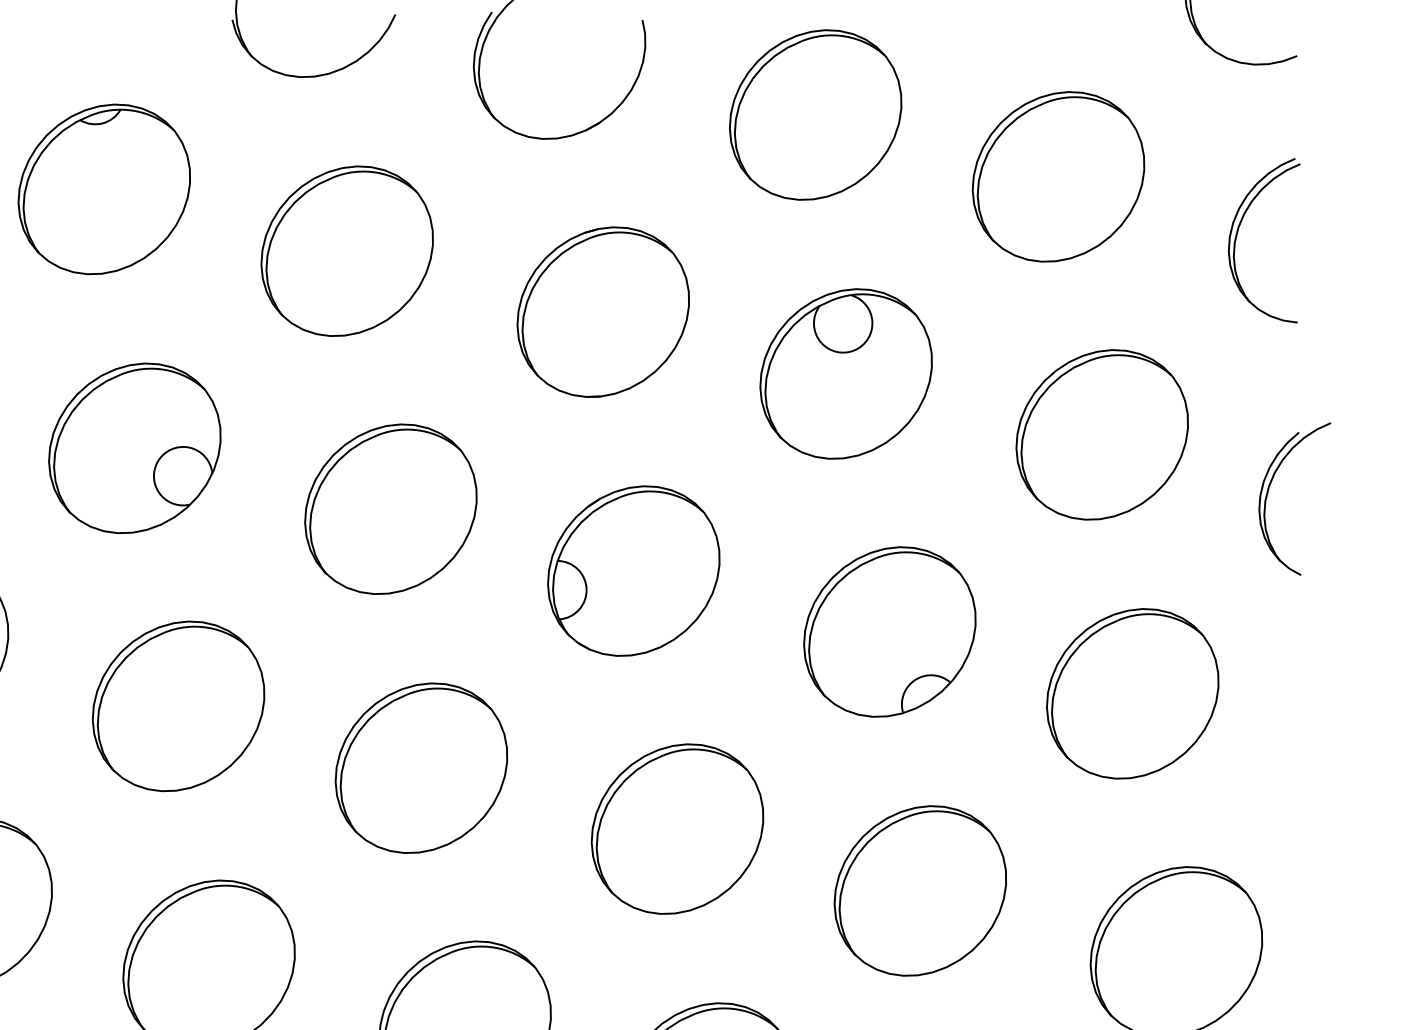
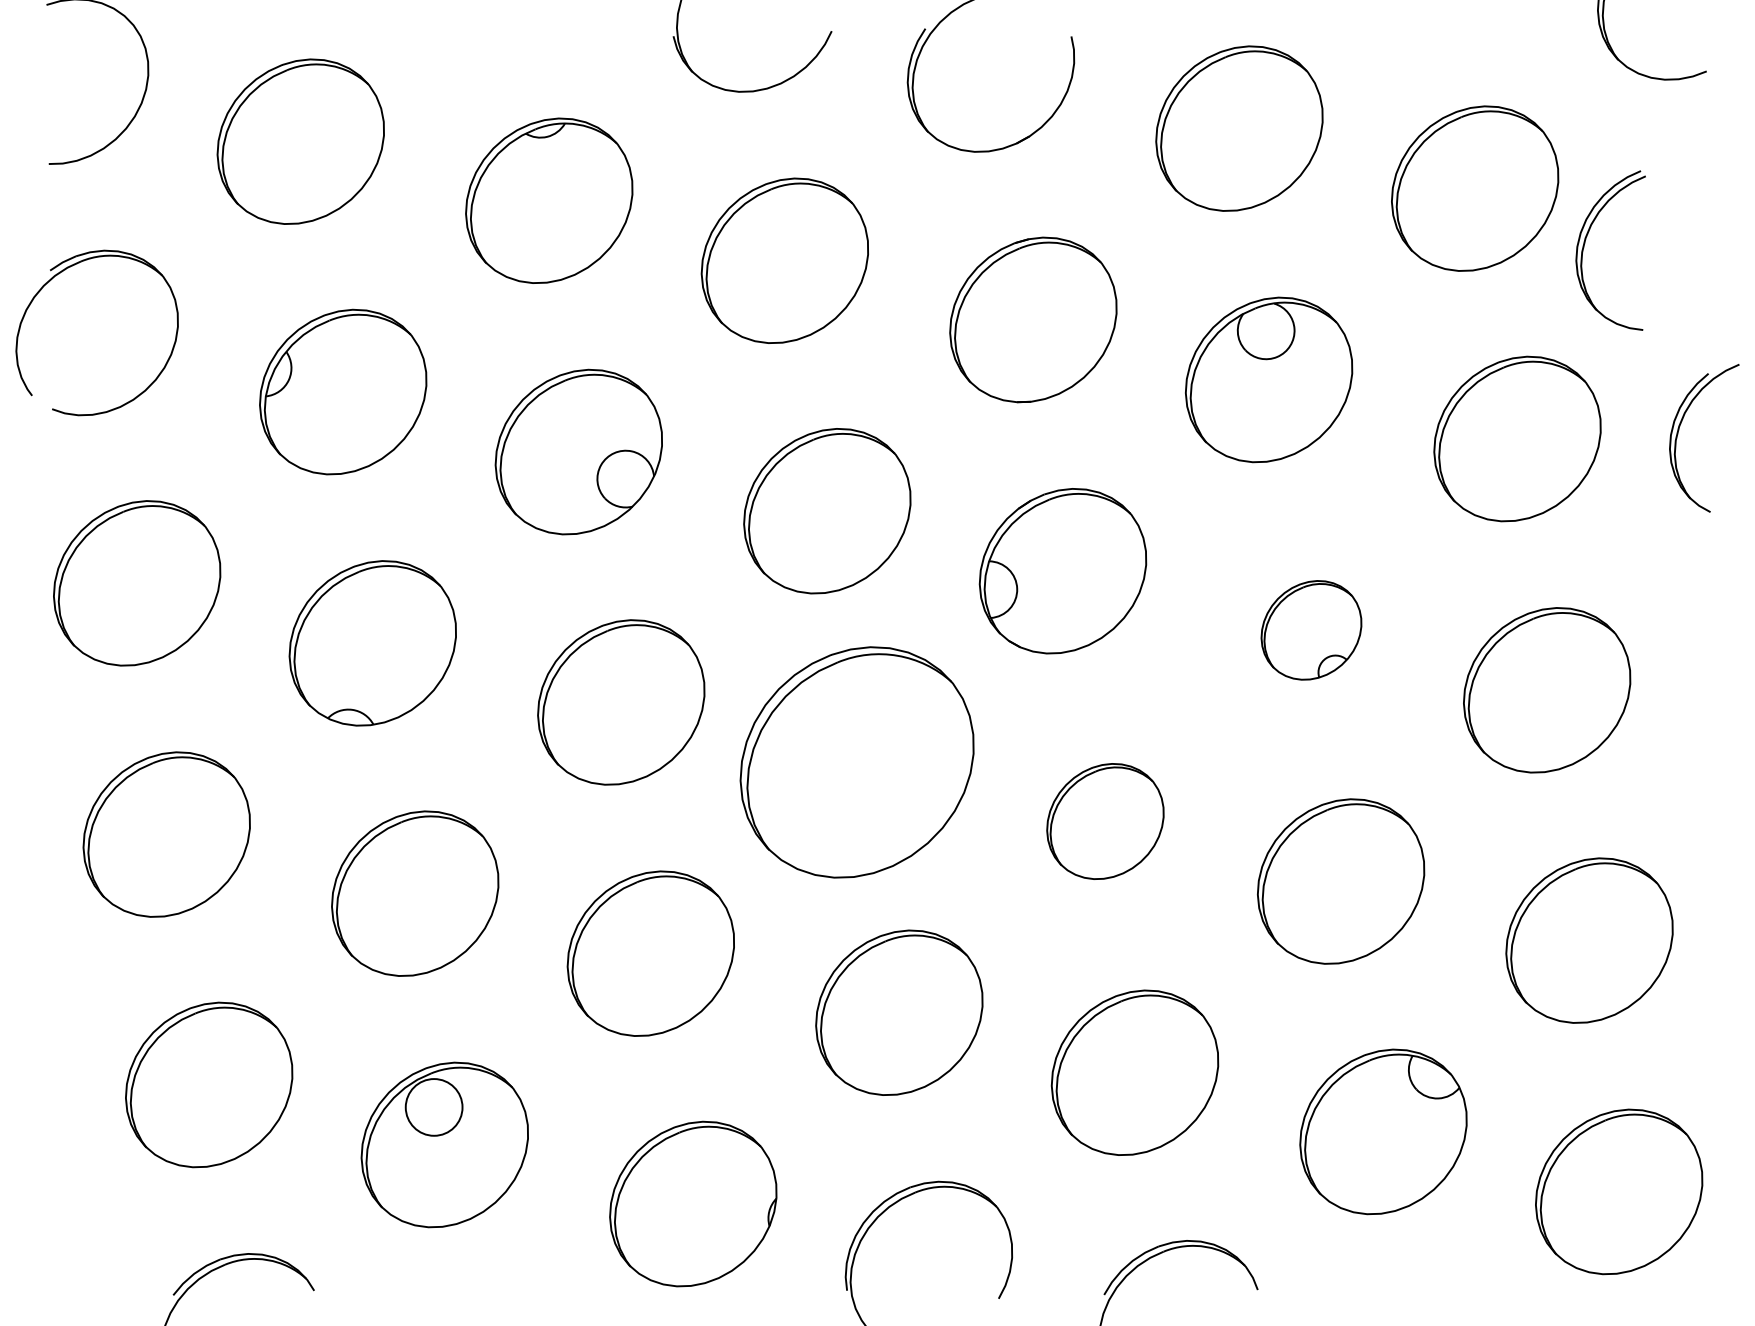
part: (1238, 233) -> (1585, 243), moved
part: (1269, 491) -> (1679, 430), moved
part: (889, 632) -> (1311, 630), size x0.6
part: (420, 768) -> (856, 762), size x1.4
part: (677, 829) -> (1105, 821), size x0.7

